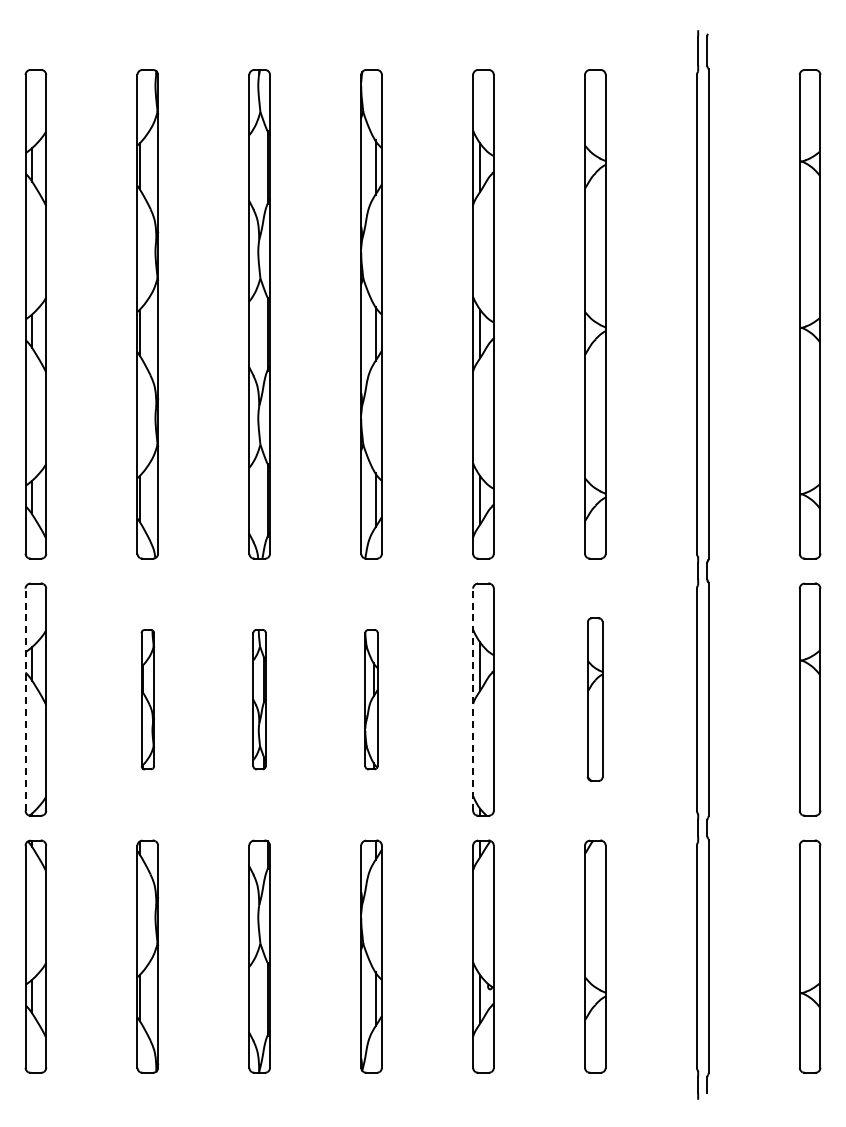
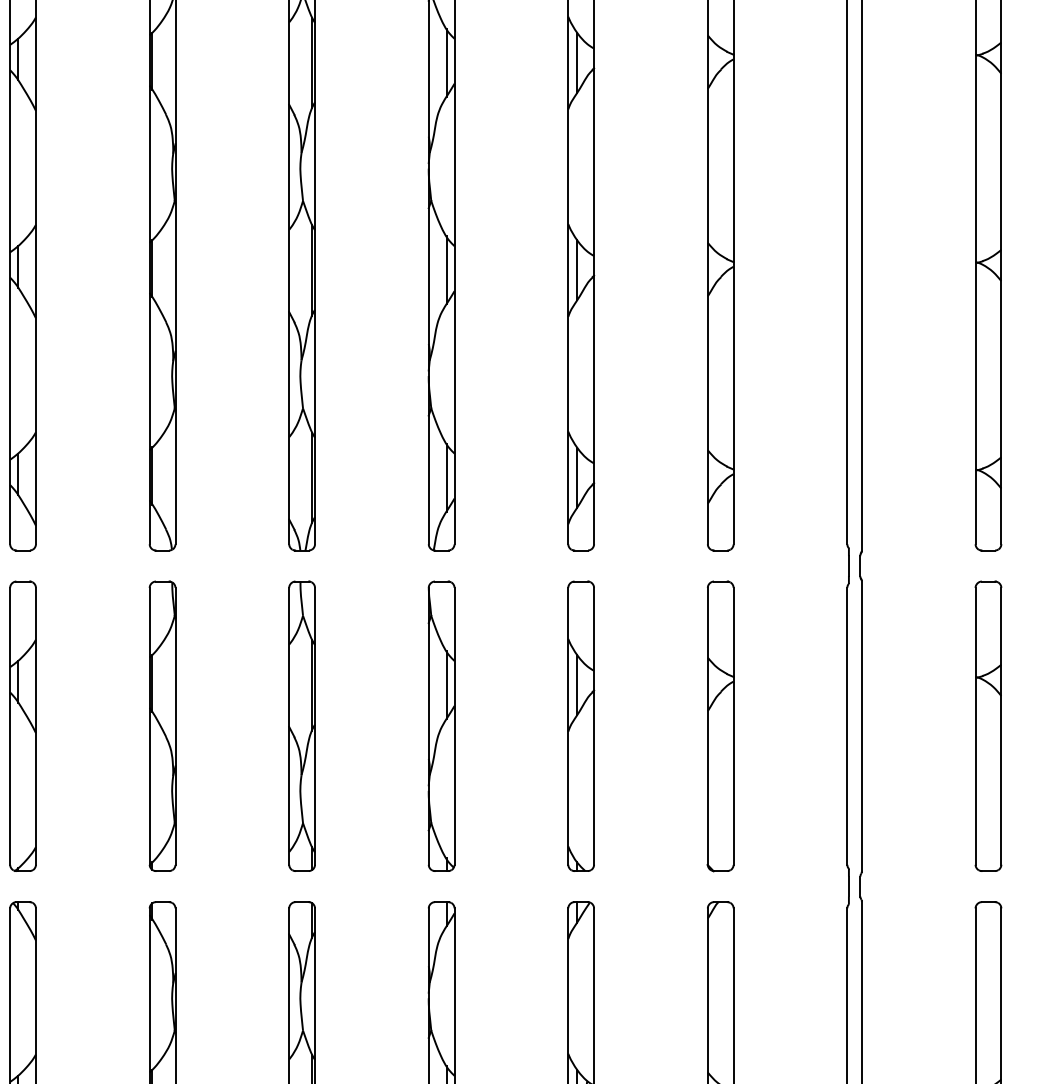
line: (25, 699) -> (10, 726), dashed -> solid
part: (147, 699) -> (162, 726), size x1.67
part: (259, 699) -> (301, 726), size x1.67
part: (371, 699) -> (441, 726), size x1.67
line: (473, 699) -> (568, 726), dashed -> solid
part: (594, 699) -> (719, 726), size x1.43

